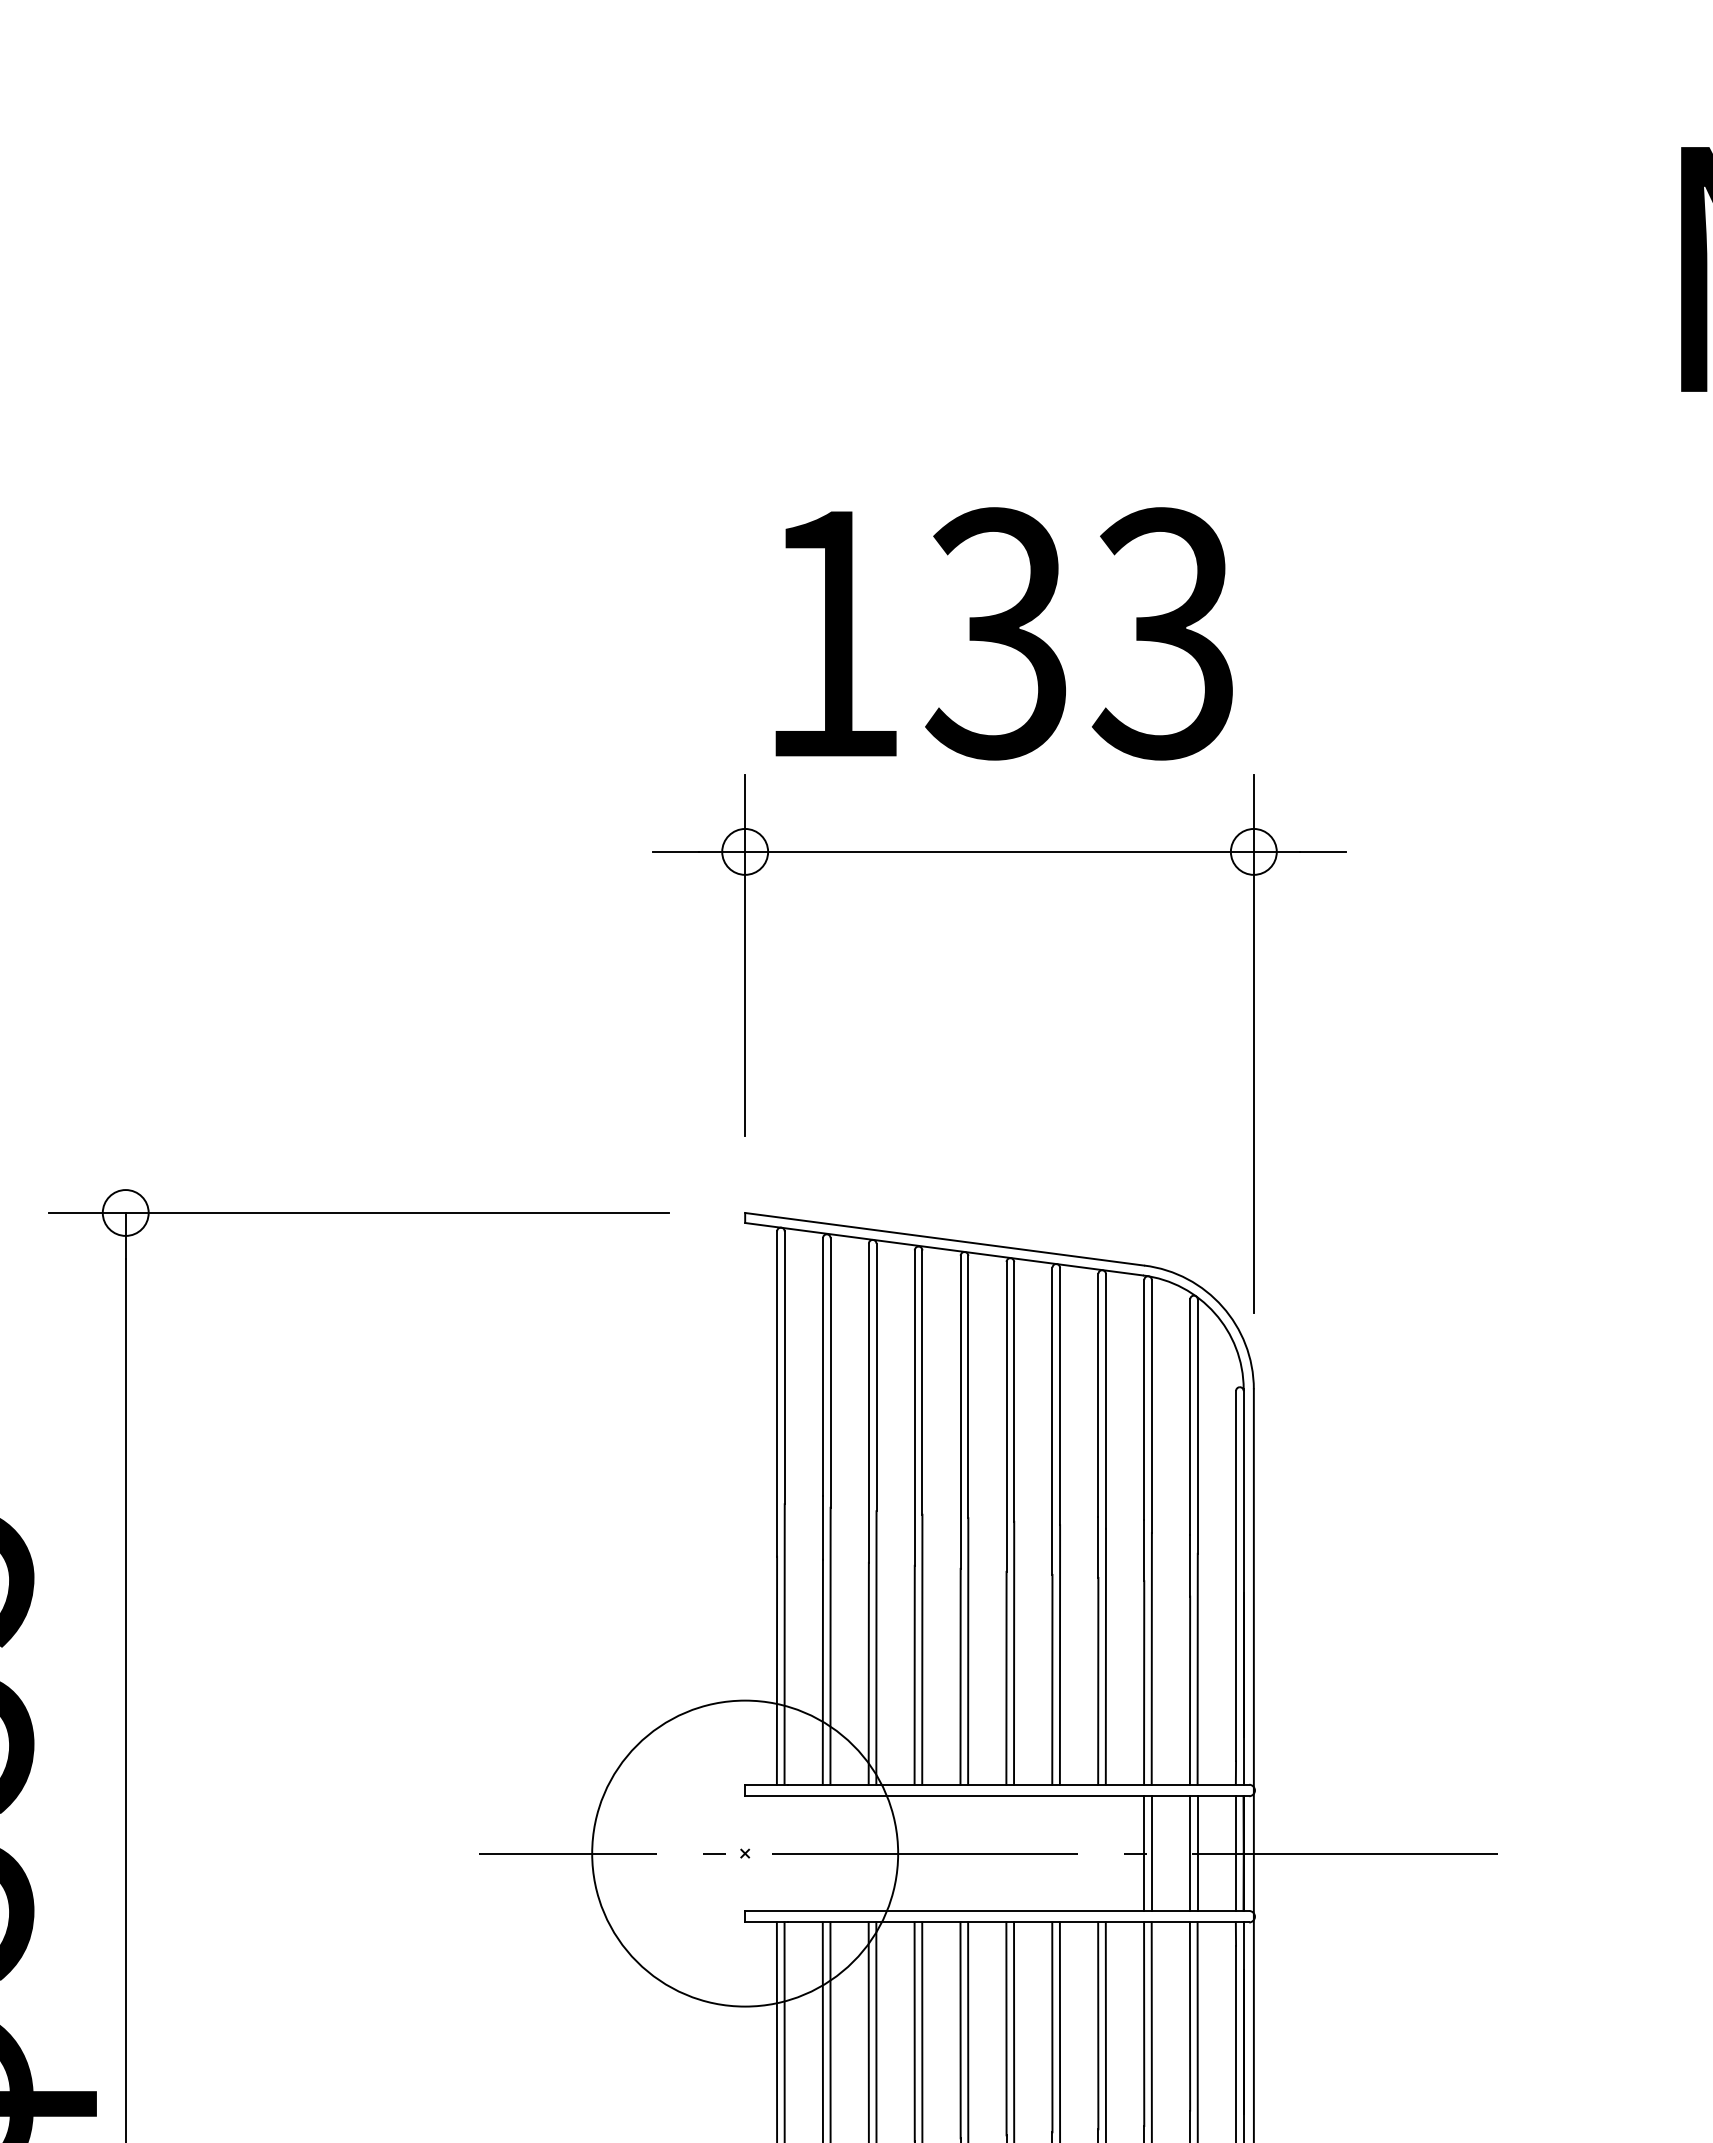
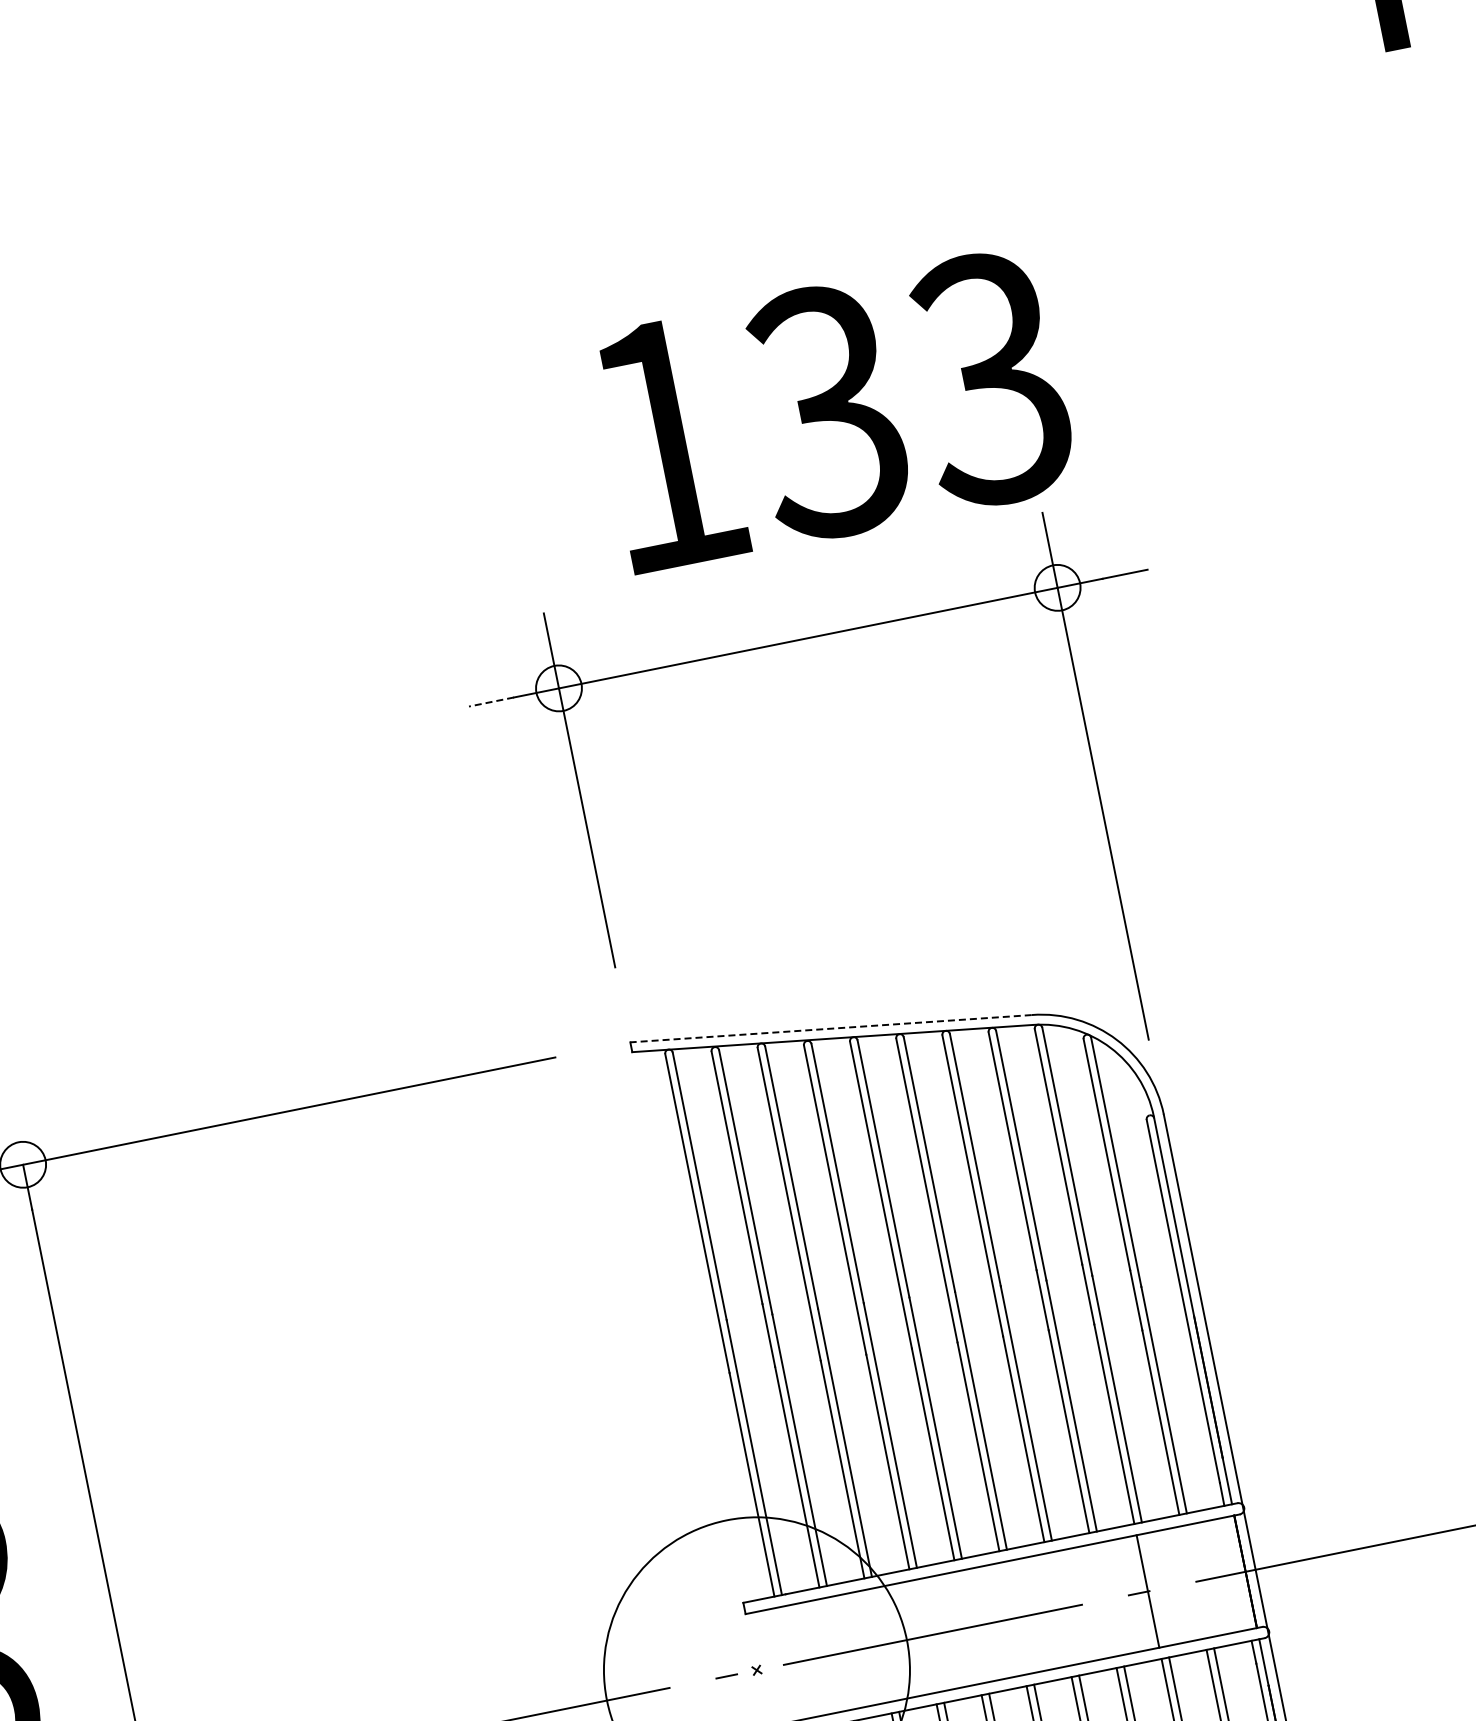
text: (1003, 633) -> (833, 410), moved
line: (676, 851) -> (491, 701), solid -> dashed
line: (944, 1239) -> (830, 1028), solid -> dashed
line: (1151, 1853) -> (1155, 1589), removed
line: (1189, 1853) -> (1192, 1582), removed
line: (1197, 1853) -> (1200, 1580), removed
line: (1235, 1853) -> (1237, 1573), removed

